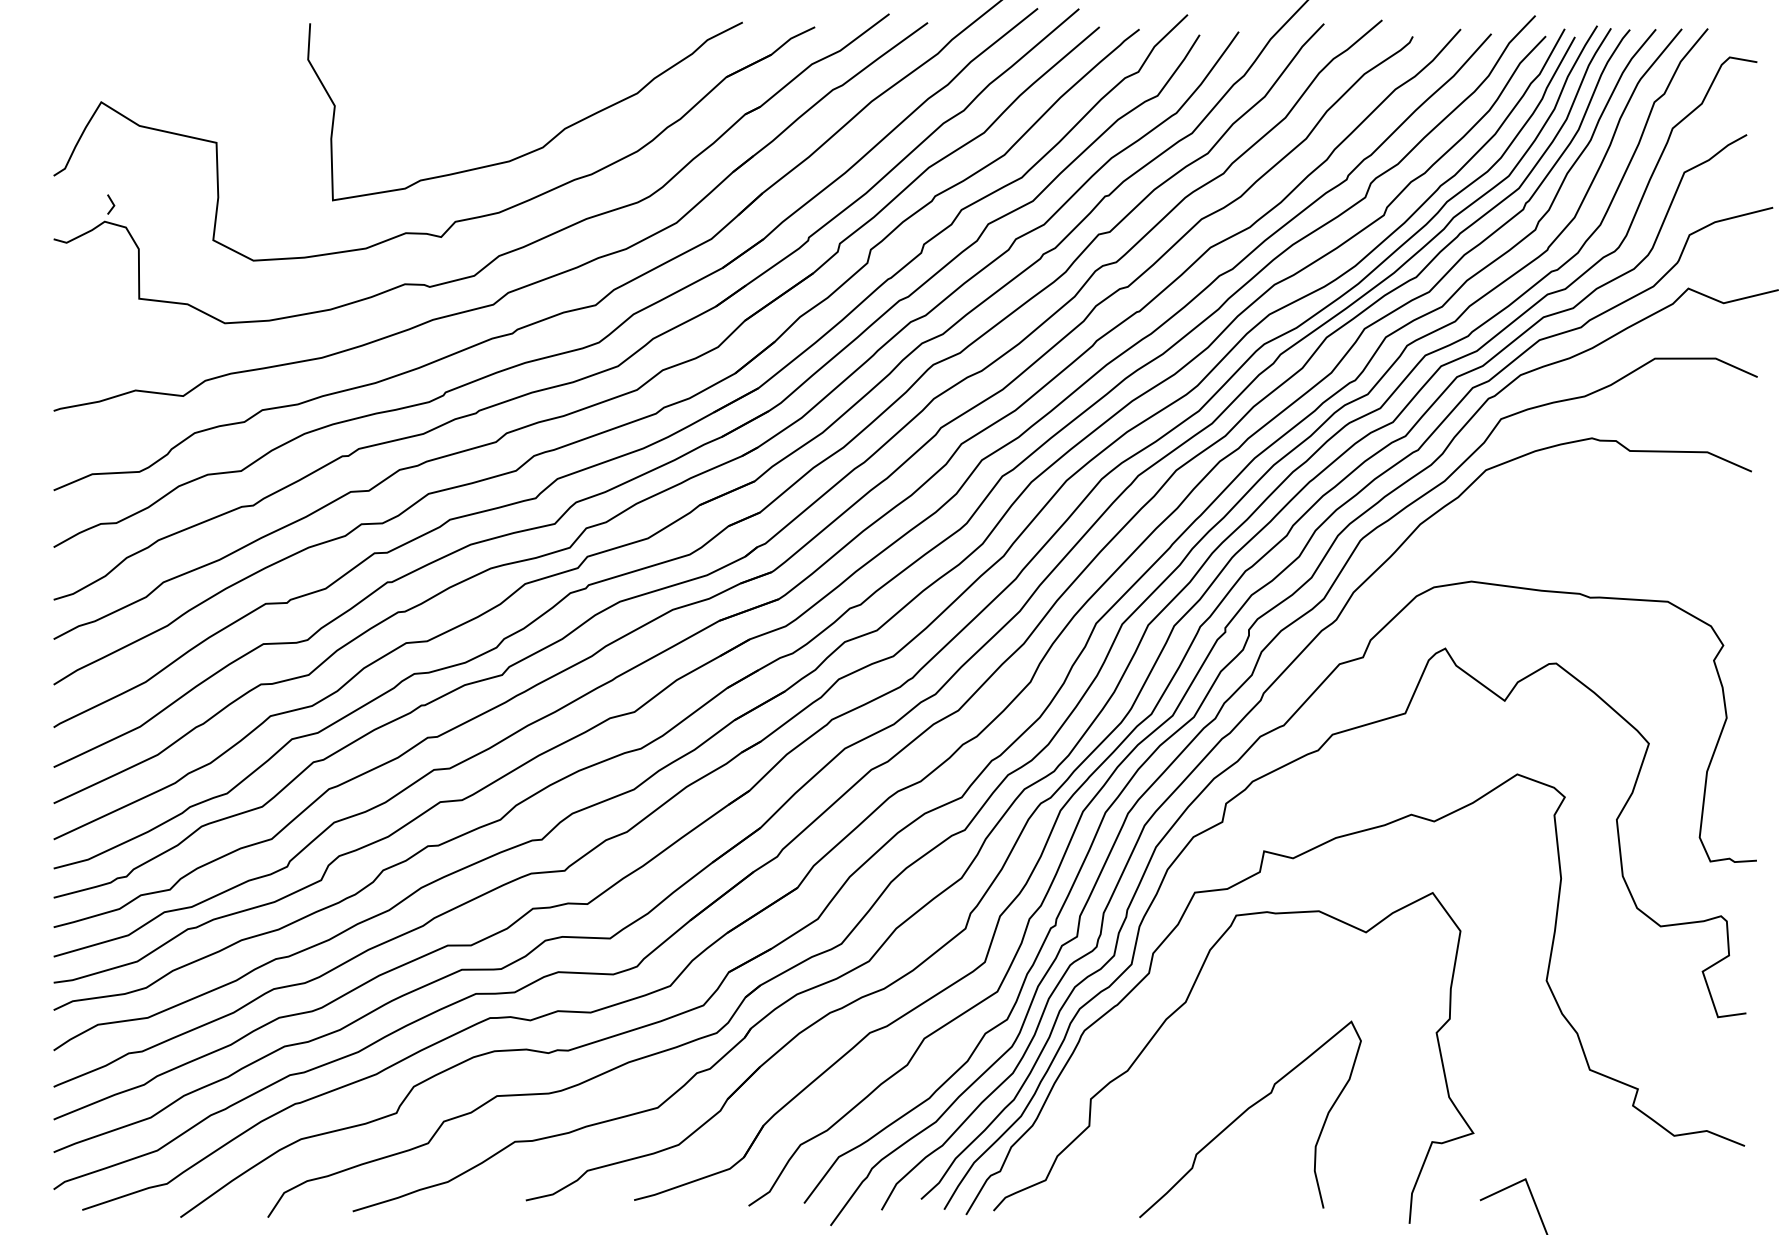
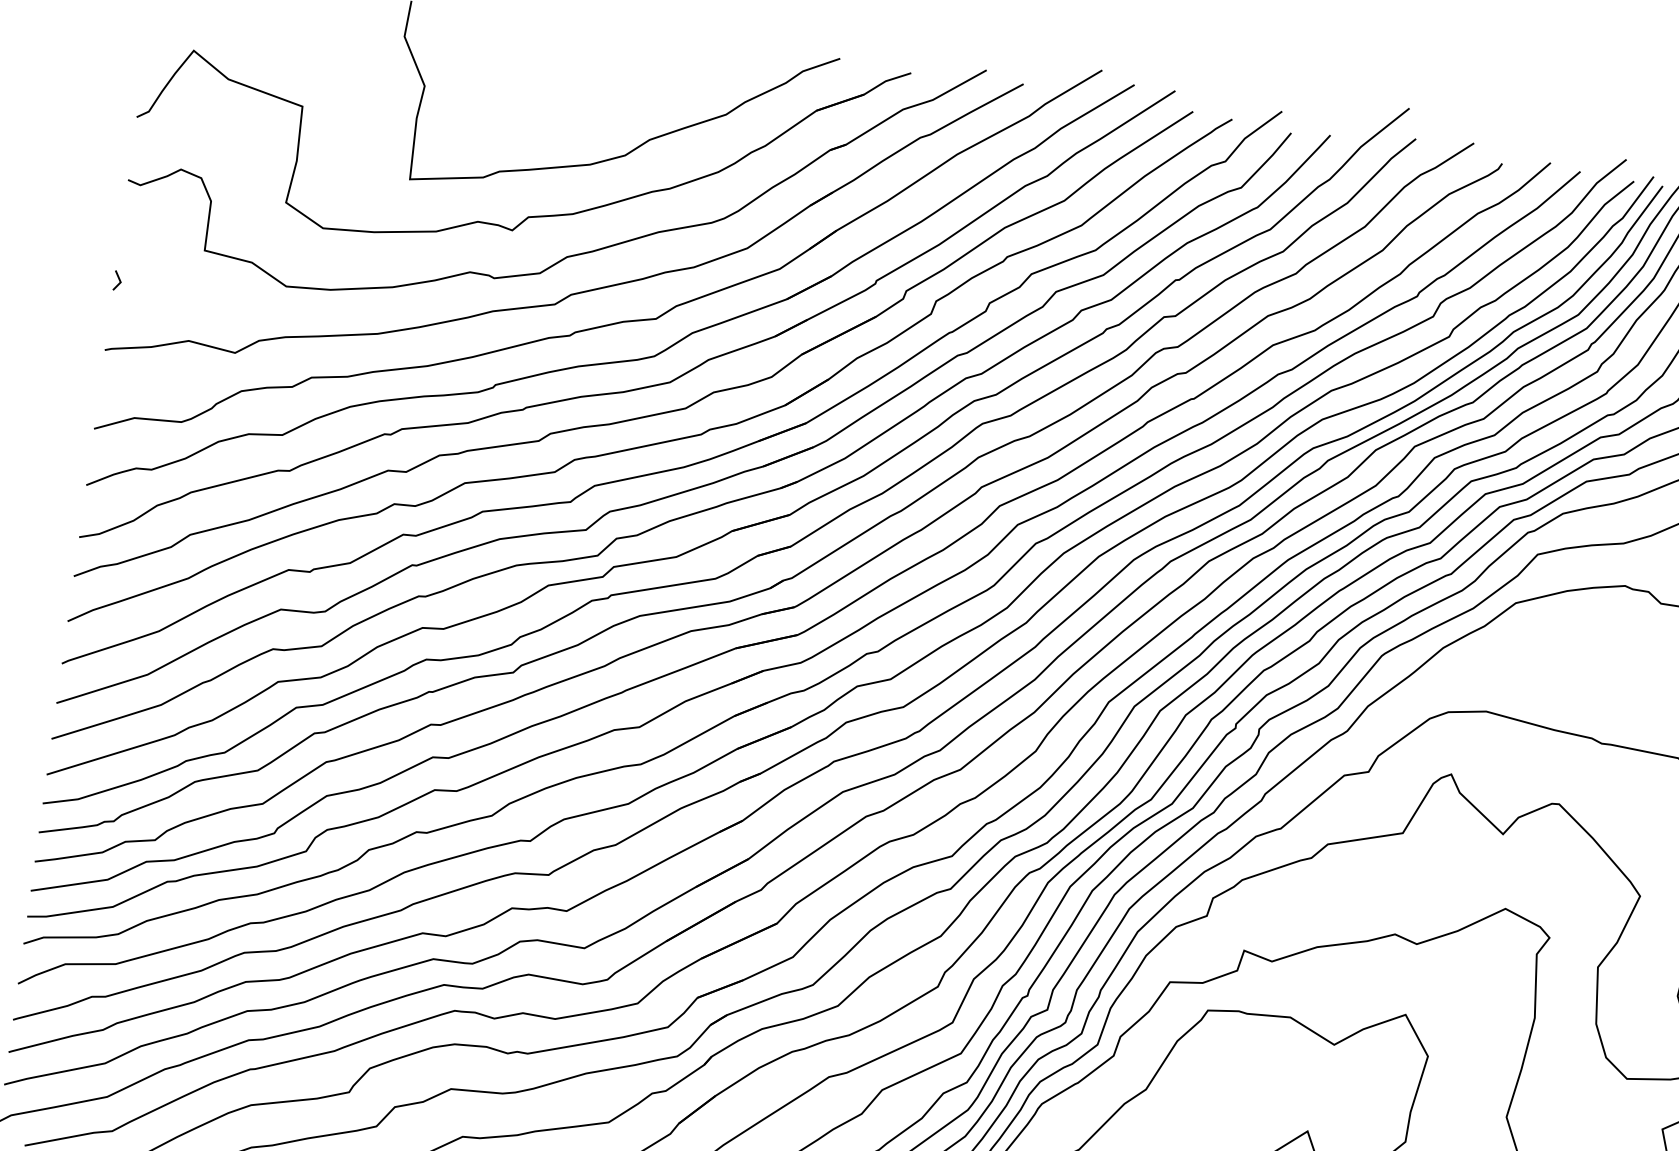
line: (111, 203) -> (118, 279), moved

